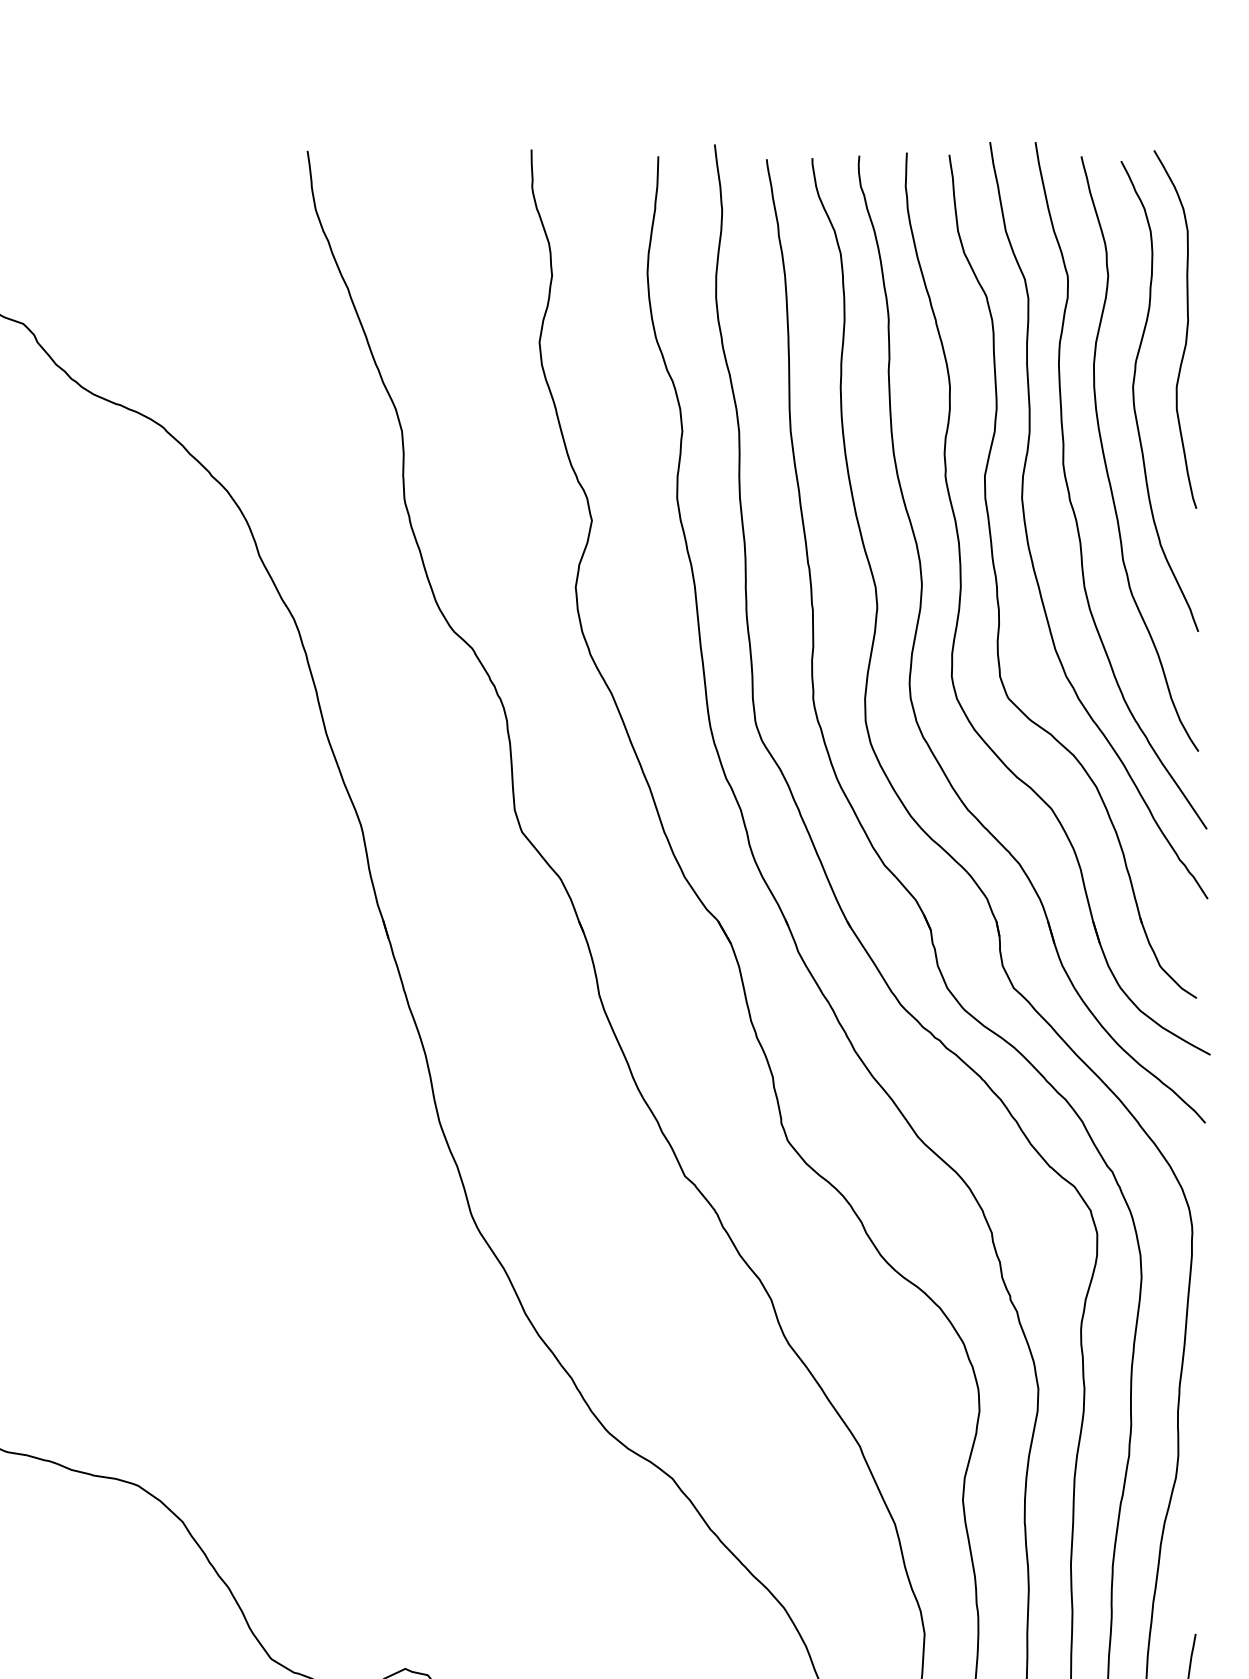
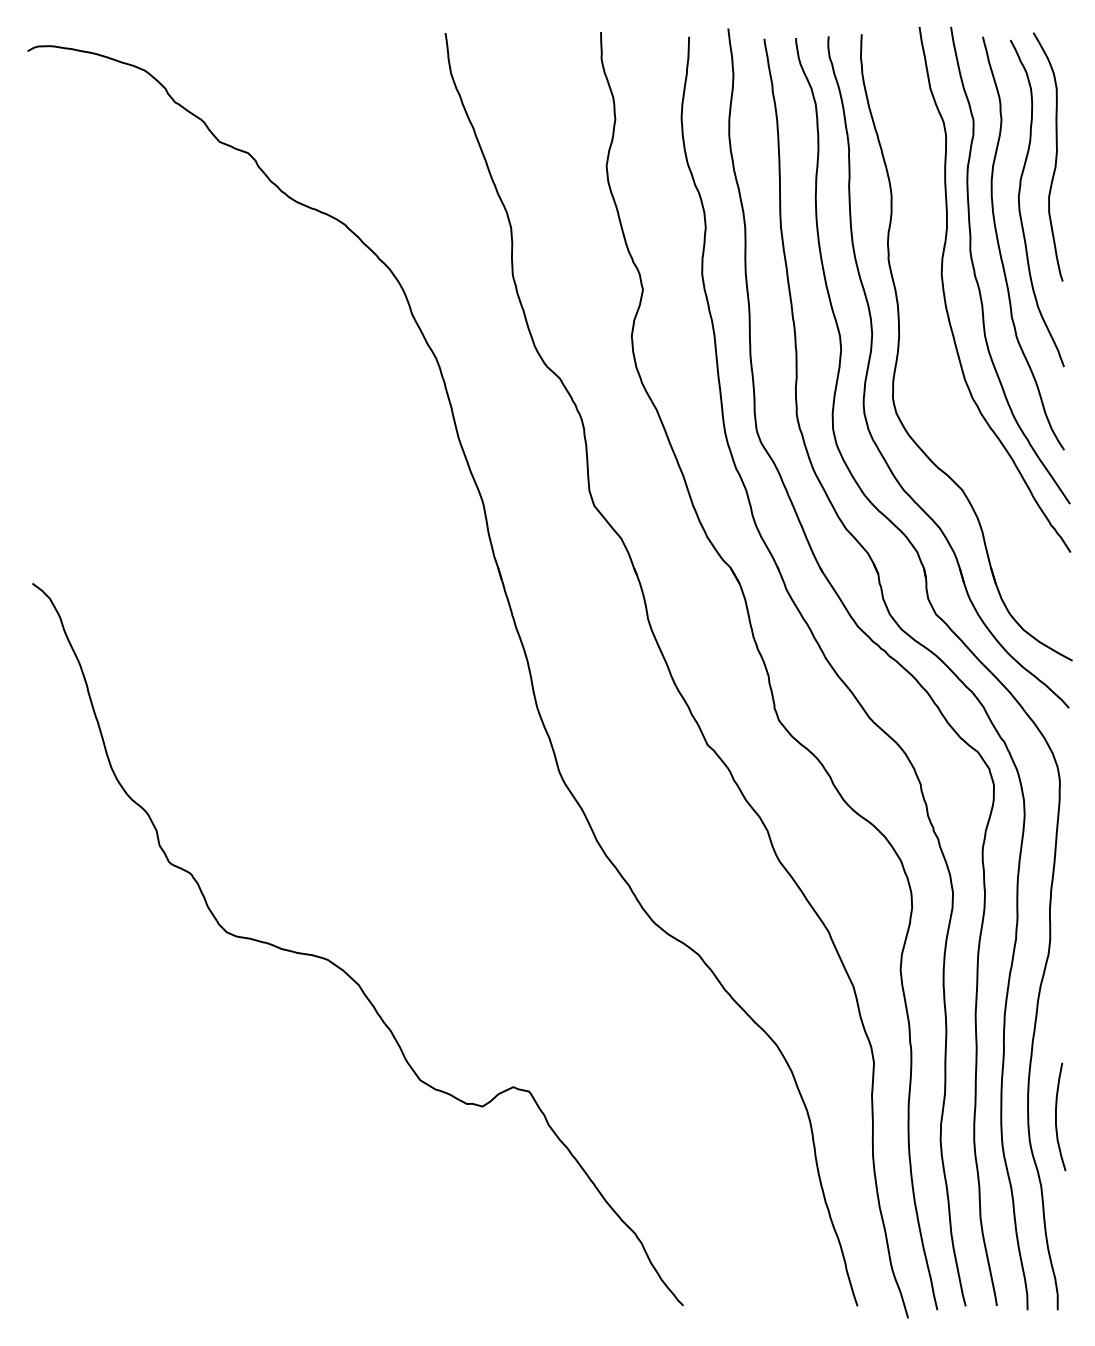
part: (998, 586) -> (925, 335), removed

